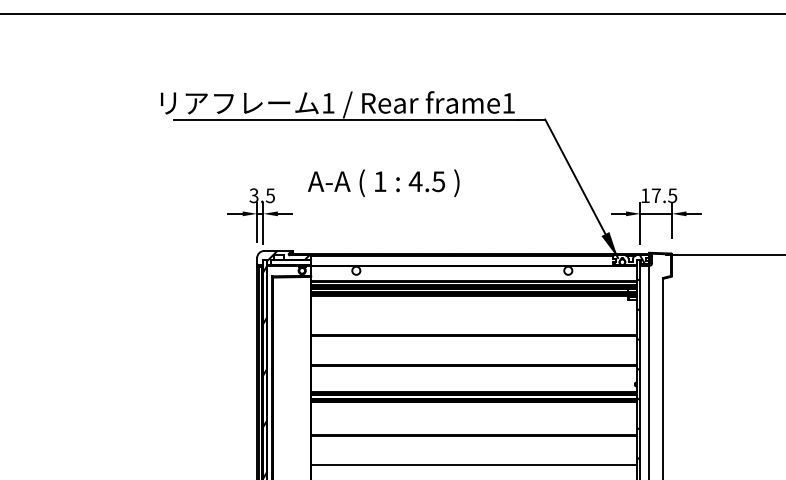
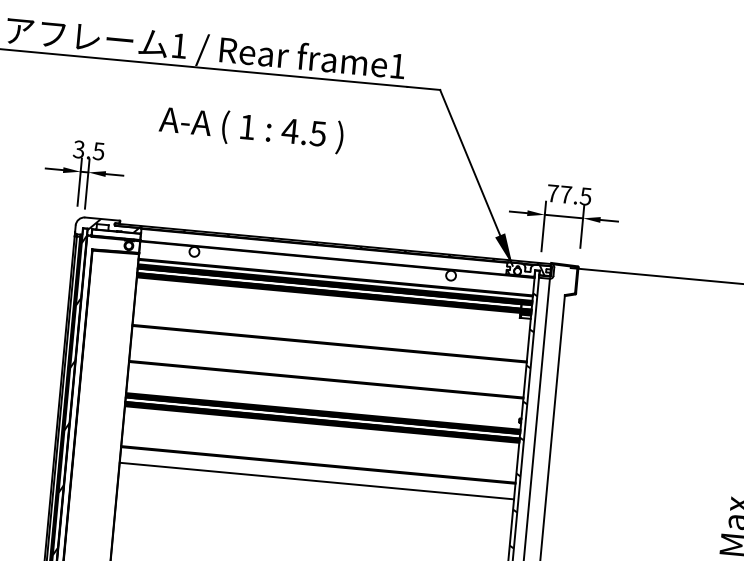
text: (383, 182) -> (251, 128), moved
text: (645, 195) -> (553, 193), 17.5 -> 77.5
line: (473, 465) -> (316, 481), moved

